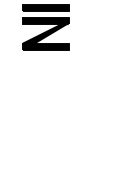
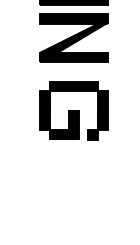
part: (45, 82) -> (73, 110), added

